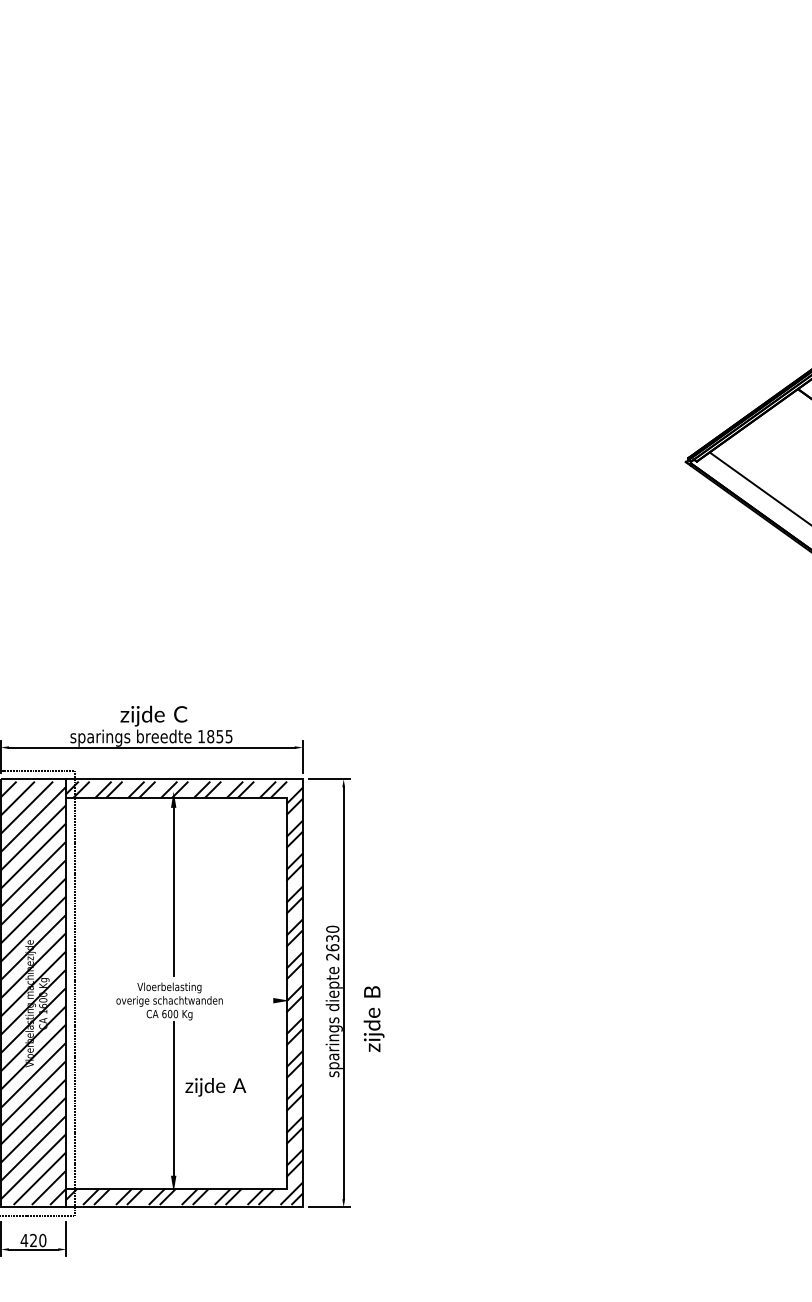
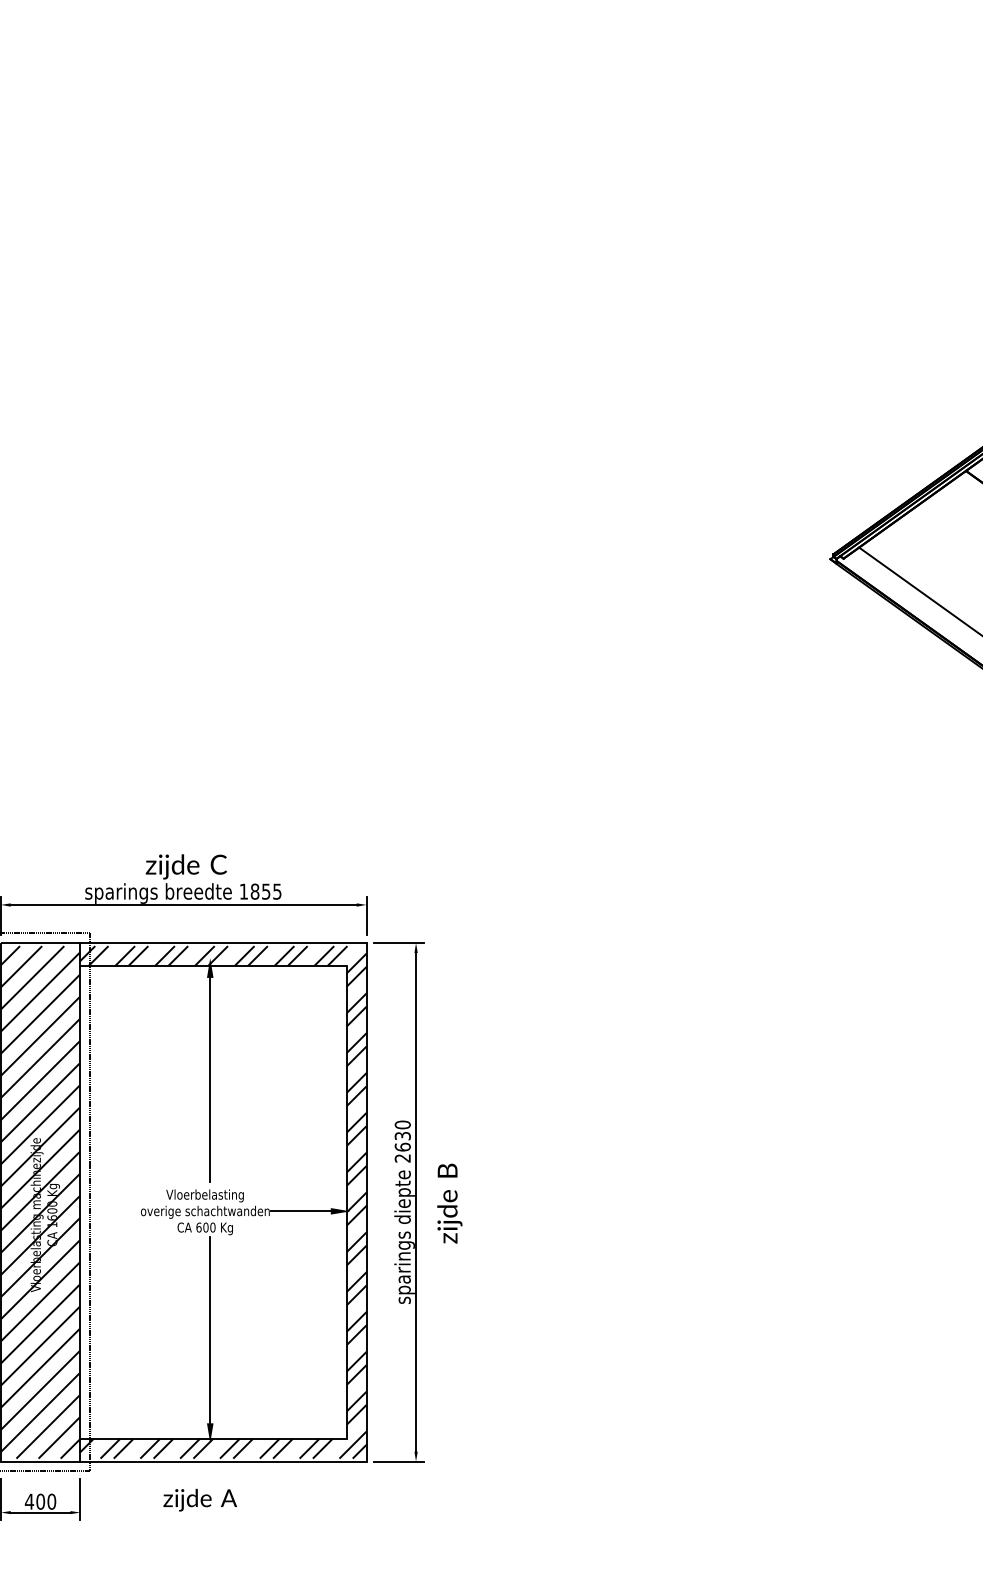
line: (248, 1000) -> (300, 1211), added
text: (373, 1018) -> (449, 1203), moved
text: (215, 1086) -> (199, 1499), moved
text: (33, 1240) -> (40, 1501), 420 -> 400

